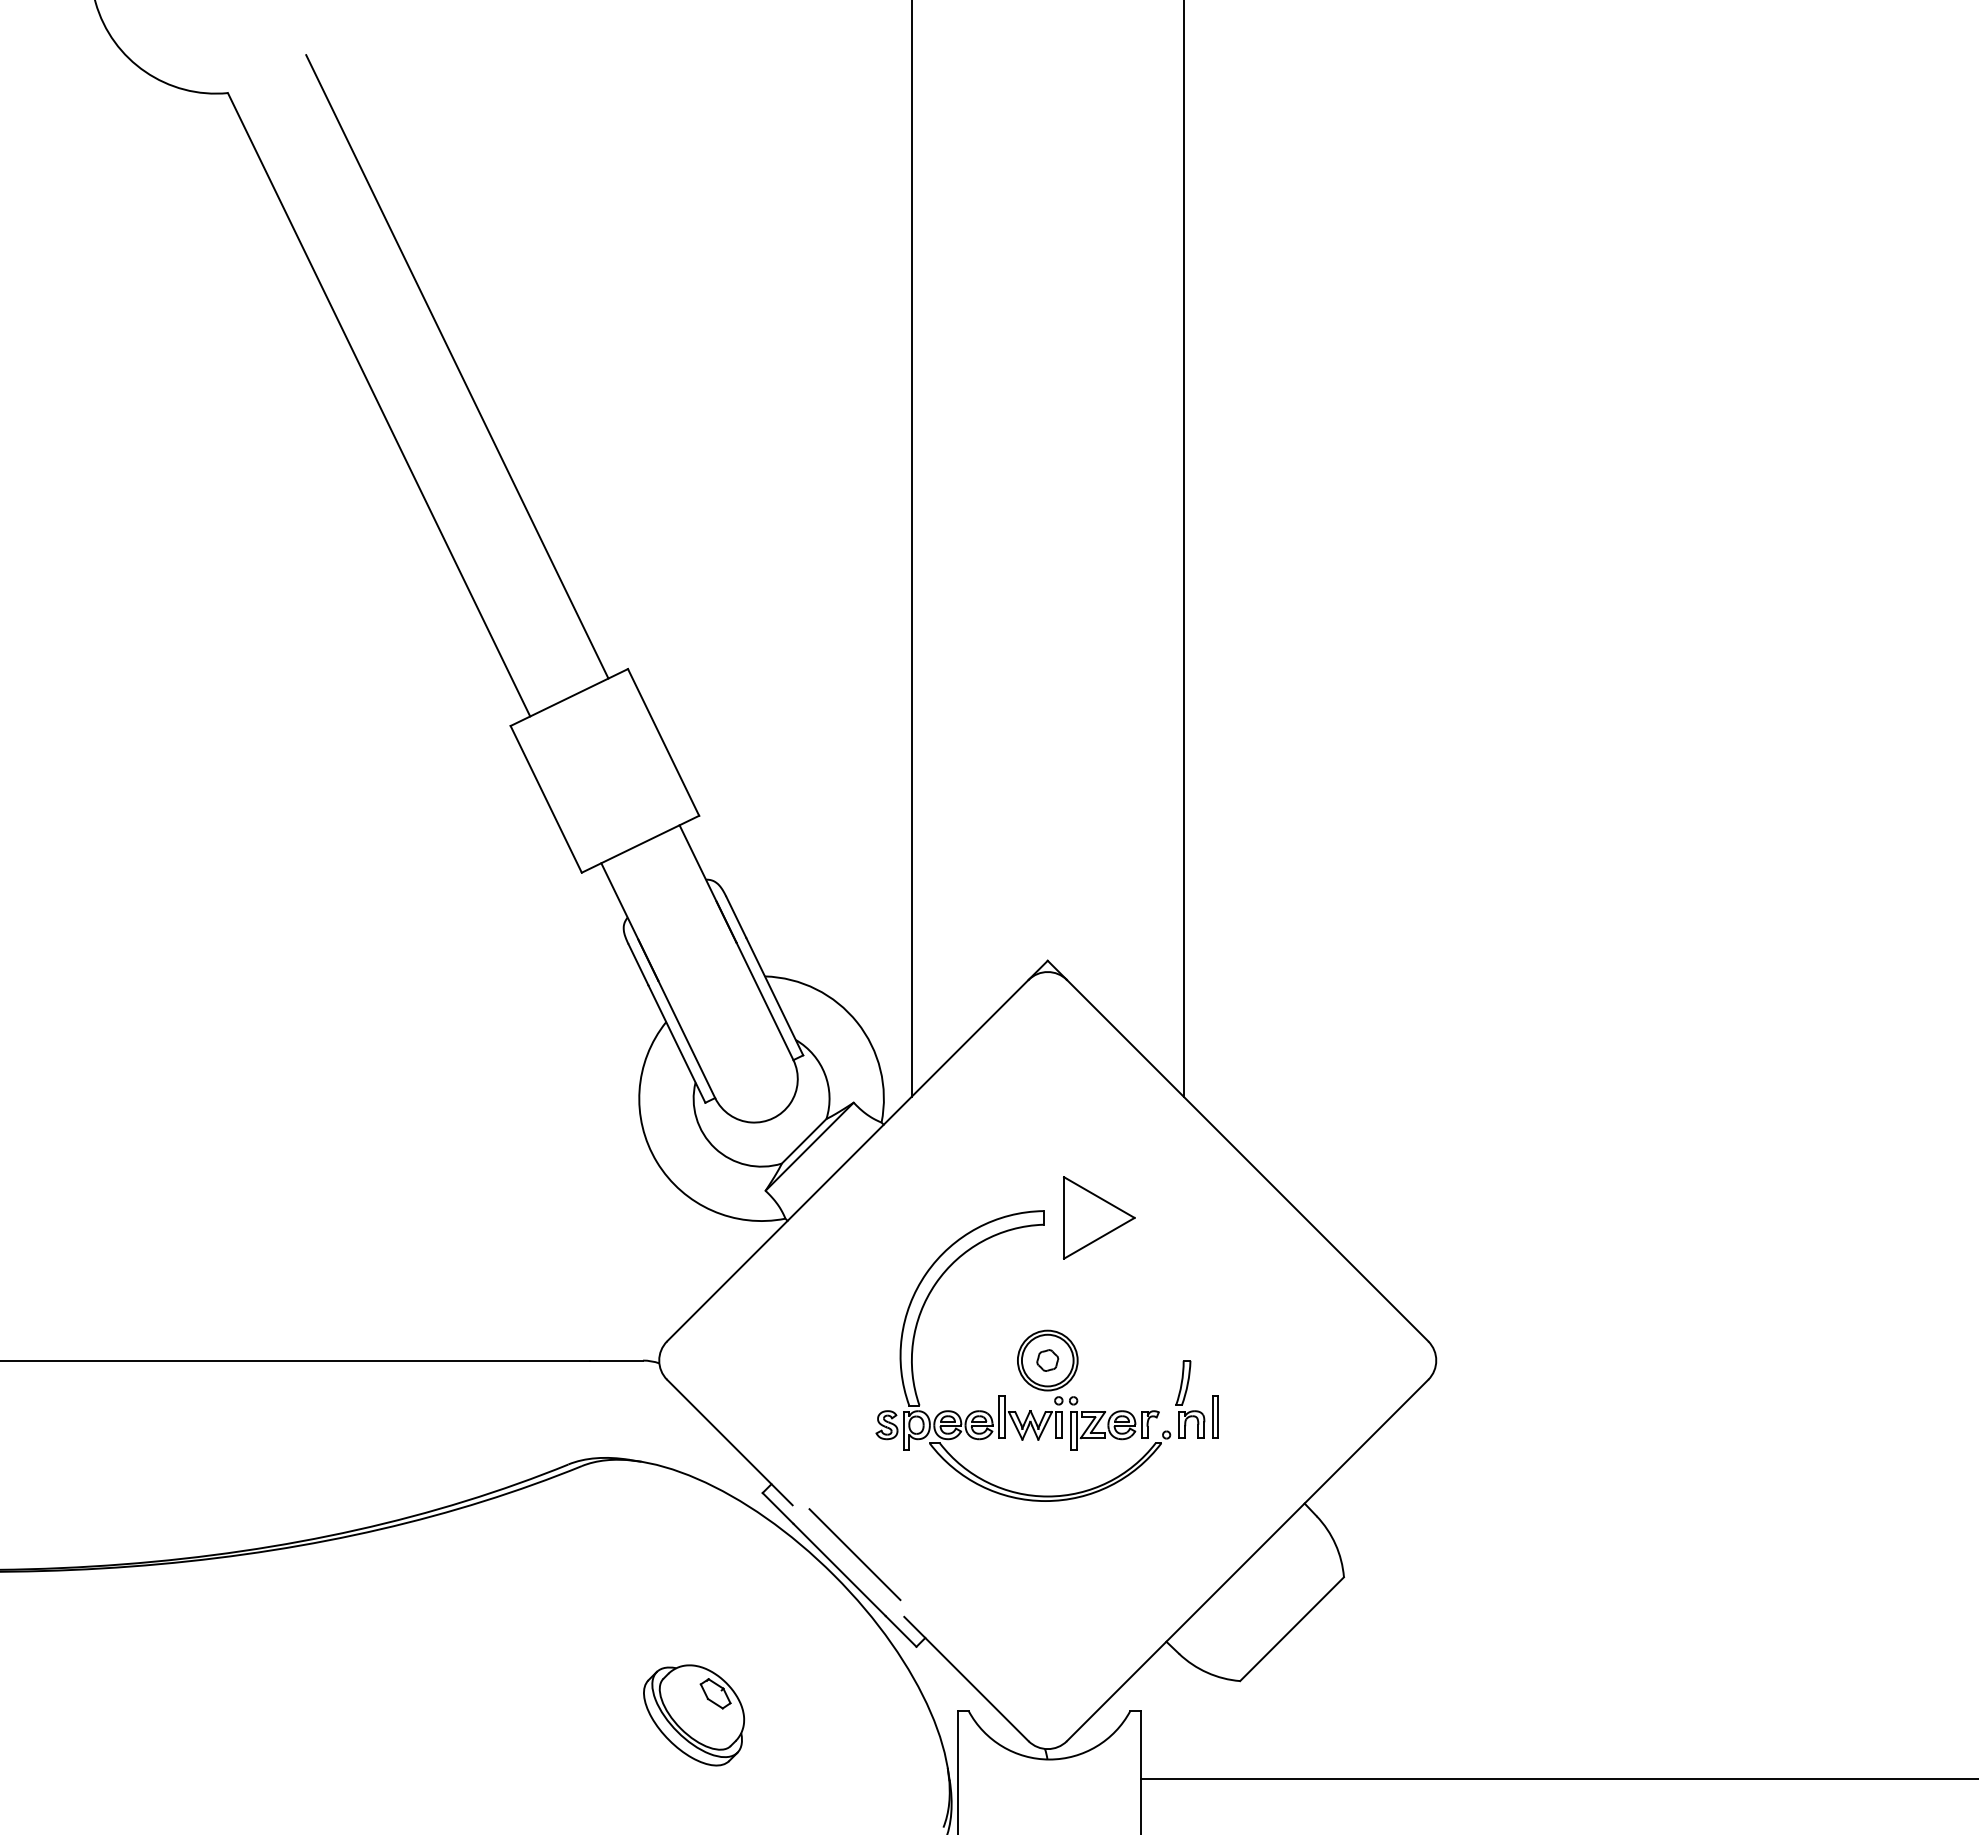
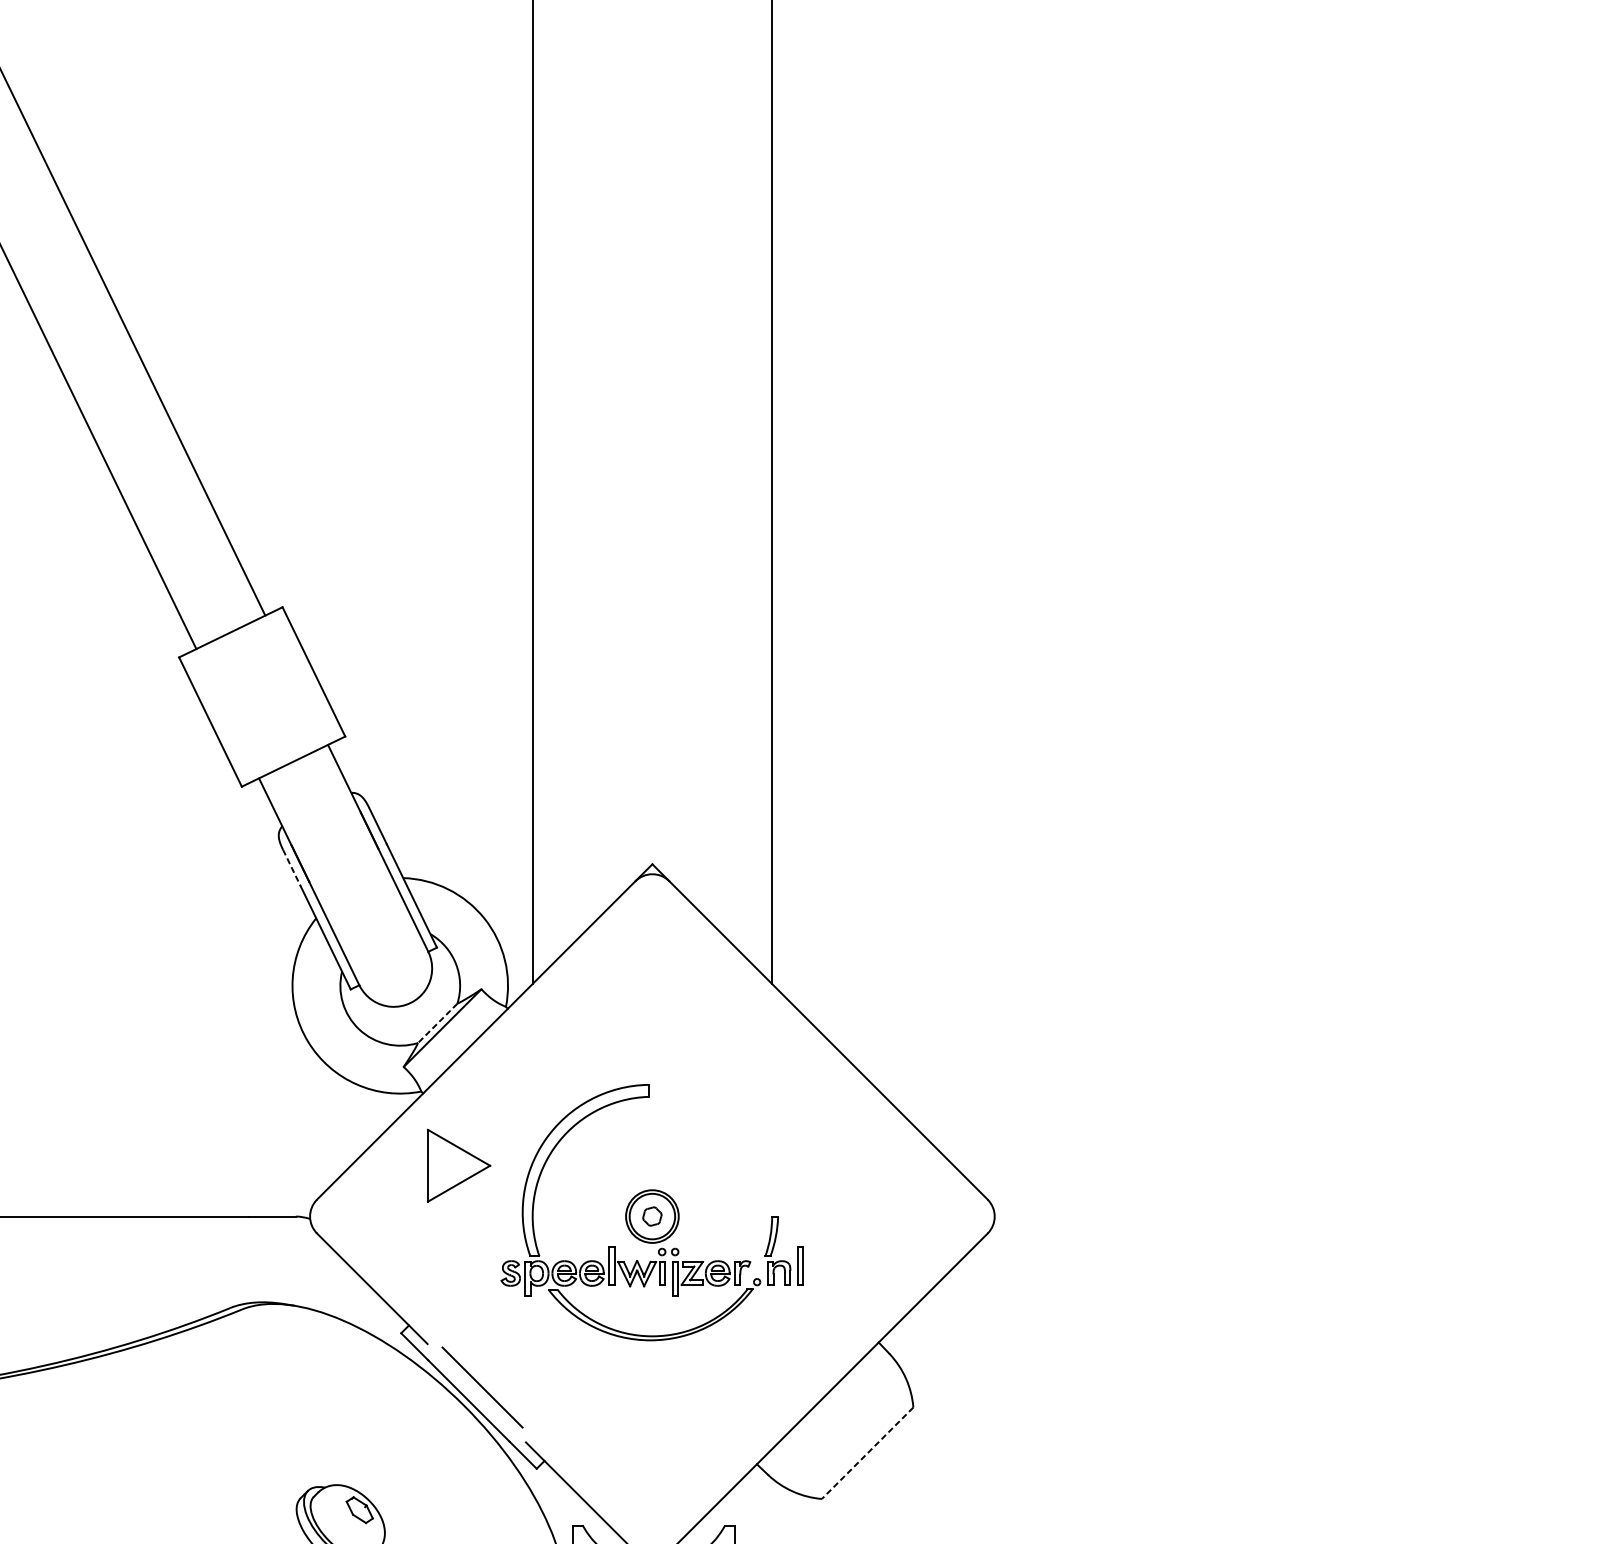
line: (638, 964) -> (291, 867), solid -> dashed
line: (804, 1141) -> (438, 1023), solid -> dashed
part: (1099, 1217) -> (459, 1165), moved
line: (1291, 1629) -> (867, 1453), solid -> dashed

